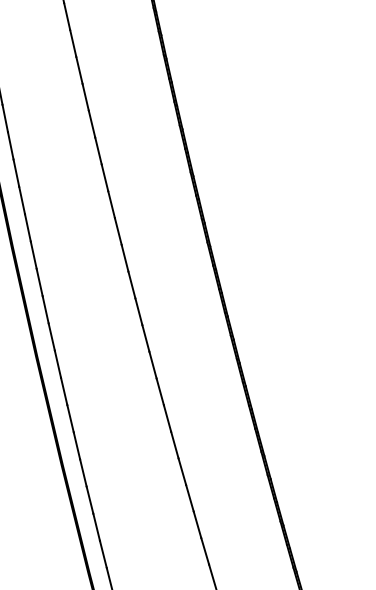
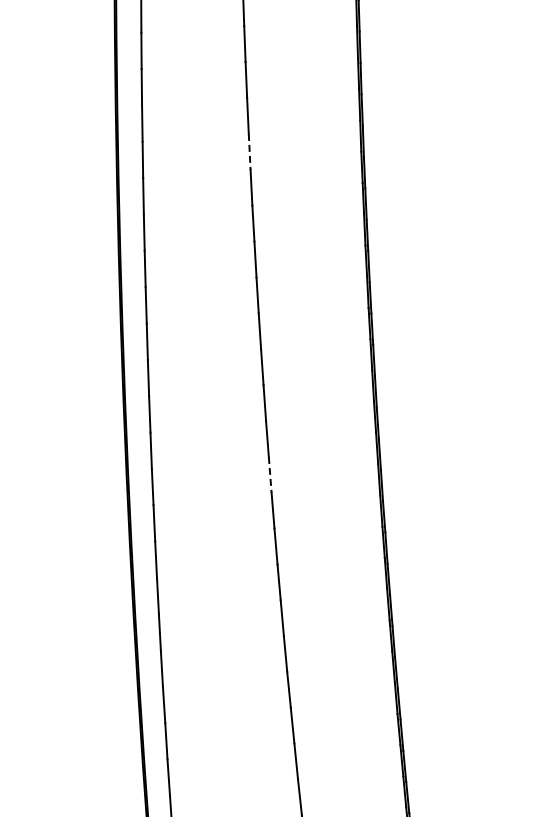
line: (79, 70) -> (249, 151), solid -> dashed
line: (139, 311) -> (270, 474), solid -> dashed

